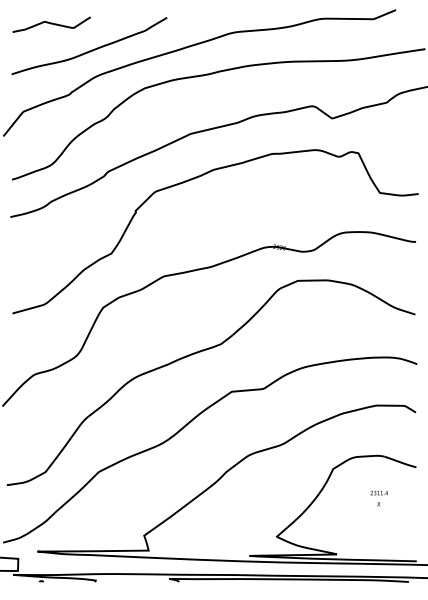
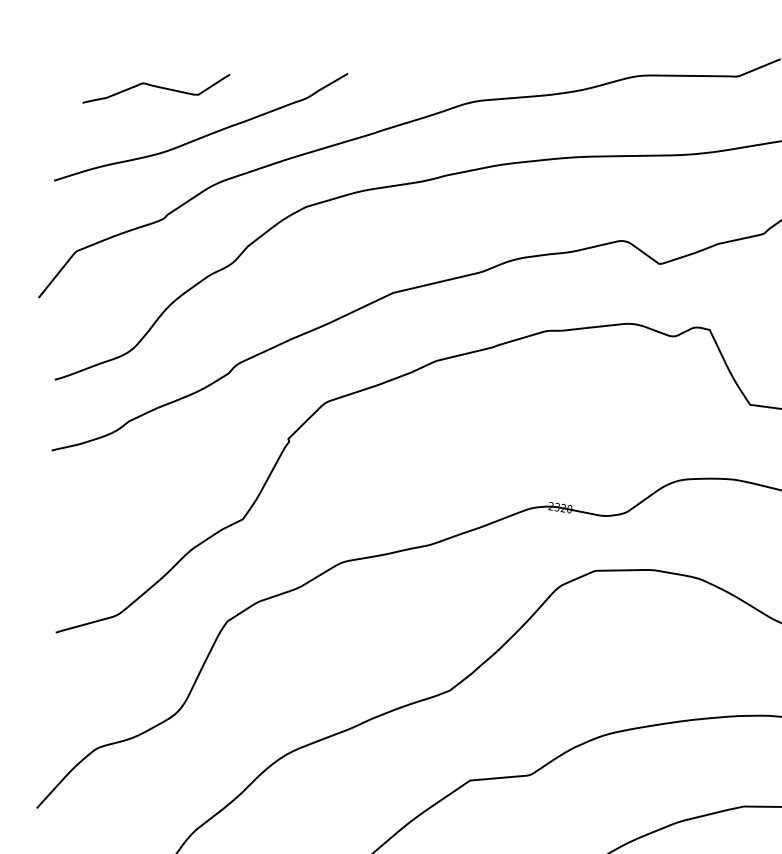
curve: (51, 24) -> (155, 88), moved

